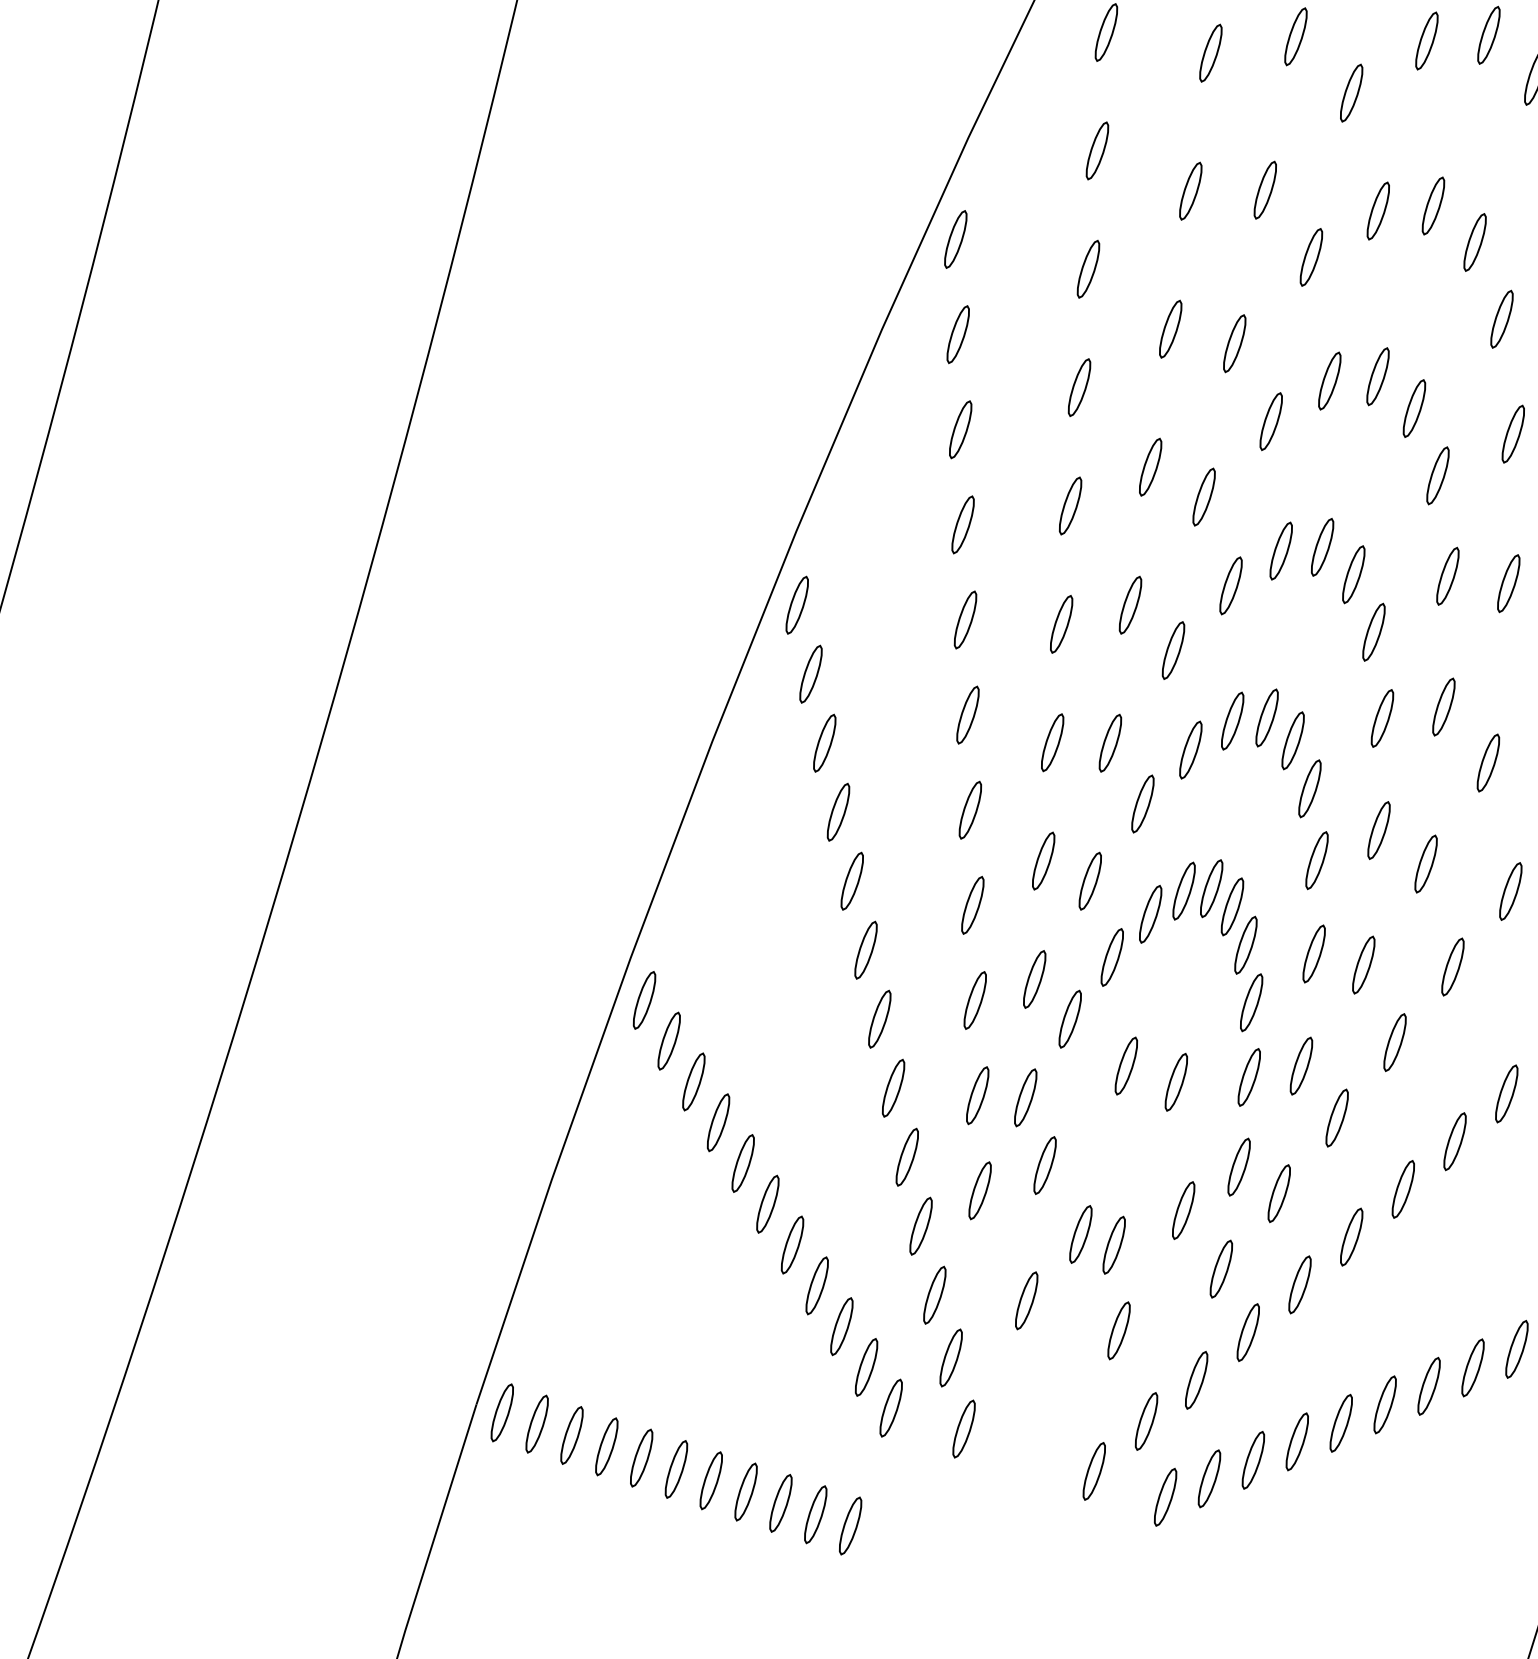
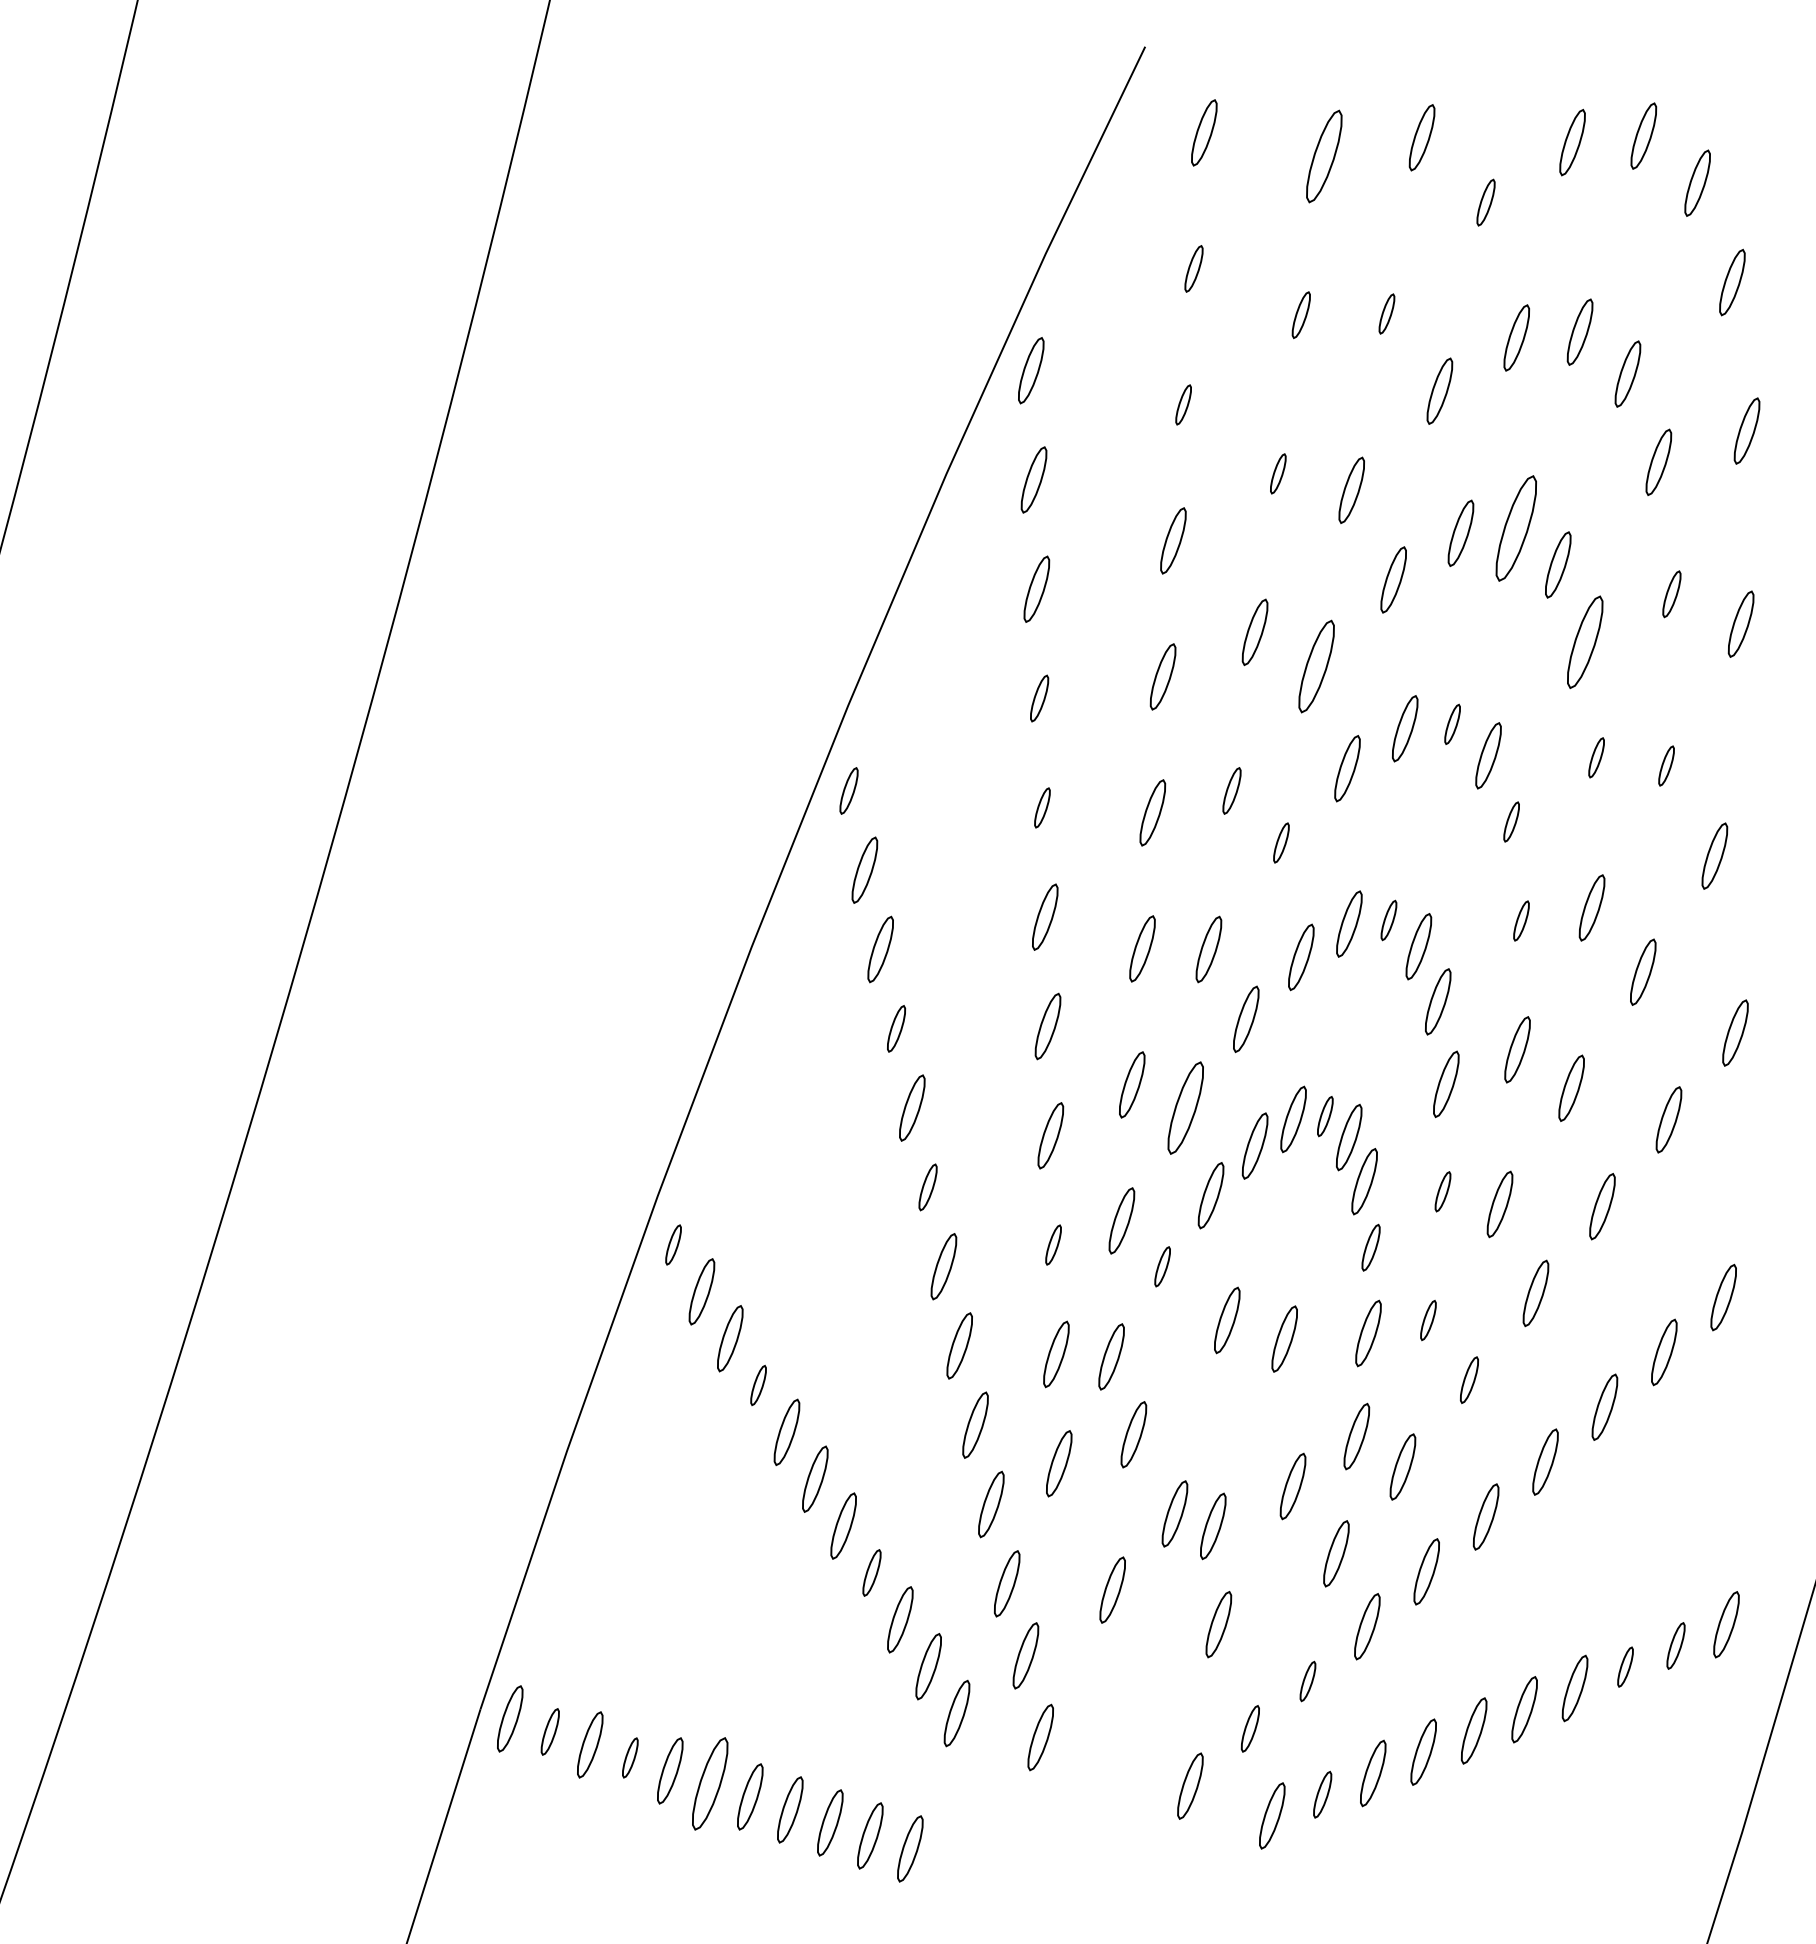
part: (1211, 53) -> (1324, 156), size x1.4
part: (1351, 93) -> (1485, 202), size x0.7
part: (1097, 150) -> (1193, 268), size x0.7
part: (1264, 189) -> (1386, 313), size x0.6
part: (1190, 190) -> (1301, 314), size x0.7
part: (1088, 268) -> (1183, 404), size x0.6
part: (1170, 328) -> (1278, 473), size x0.6
part: (1378, 375) -> (1516, 527), size x1.6
part: (1513, 433) -> (1671, 593), size x0.7
part: (1438, 475) -> (1585, 641), size x1.4
part: (1204, 496) -> (1316, 666), size x1.4
part: (962, 524) -> (1039, 698), size x0.7
part: (1322, 547) -> (1452, 724), size x0.6
part: (1447, 576) -> (1596, 757), size x0.6
part: (1508, 583) -> (1666, 765), size x0.6
part: (796, 604) -> (848, 790), size x0.7
part: (1130, 604) -> (1231, 790), size x0.7
part: (965, 619) -> (1042, 807), size x0.6
part: (1373, 631) -> (1511, 821), size x0.6
part: (1173, 650) -> (1281, 842), size x0.6
part: (1266, 718) -> (1388, 920), size x0.6
part: (1382, 718) -> (1521, 920), size x0.6
part: (838, 812) -> (896, 1028), size x0.7
part: (1090, 880) -> (1185, 1107), size x1.4
part: (1211, 888) -> (1325, 1116), size x0.6
part: (865, 950) -> (927, 1187), size x0.7
part: (1313, 953) -> (1442, 1191), size x0.6
part: (644, 999) -> (673, 1244), size x0.6
part: (975, 999) -> (1053, 1244), size x0.6
part: (1251, 1002) -> (1370, 1247), size x0.7
part: (1070, 1019) -> (1162, 1266), size x0.6
part: (1301, 1066) -> (1428, 1320), size x0.6
part: (1337, 1117) -> (1469, 1379), size x0.7
part: (718, 1122) -> (758, 1385), size x0.6
part: (816, 1285) -> (871, 1572), size x0.7
part: (1516, 1348) -> (1675, 1645), size x0.7
part: (1472, 1367) -> (1625, 1666), size x0.6
part: (1196, 1380) -> (1307, 1681), size x0.6
part: (1146, 1421) -> (1250, 1728), size x0.7
part: (537, 1423) -> (550, 1731), size x0.7
part: (607, 1446) -> (630, 1757), size x0.6
part: (676, 1469) -> (710, 1783), size x1.4
part: (1209, 1478) -> (1322, 1794), size x0.7

